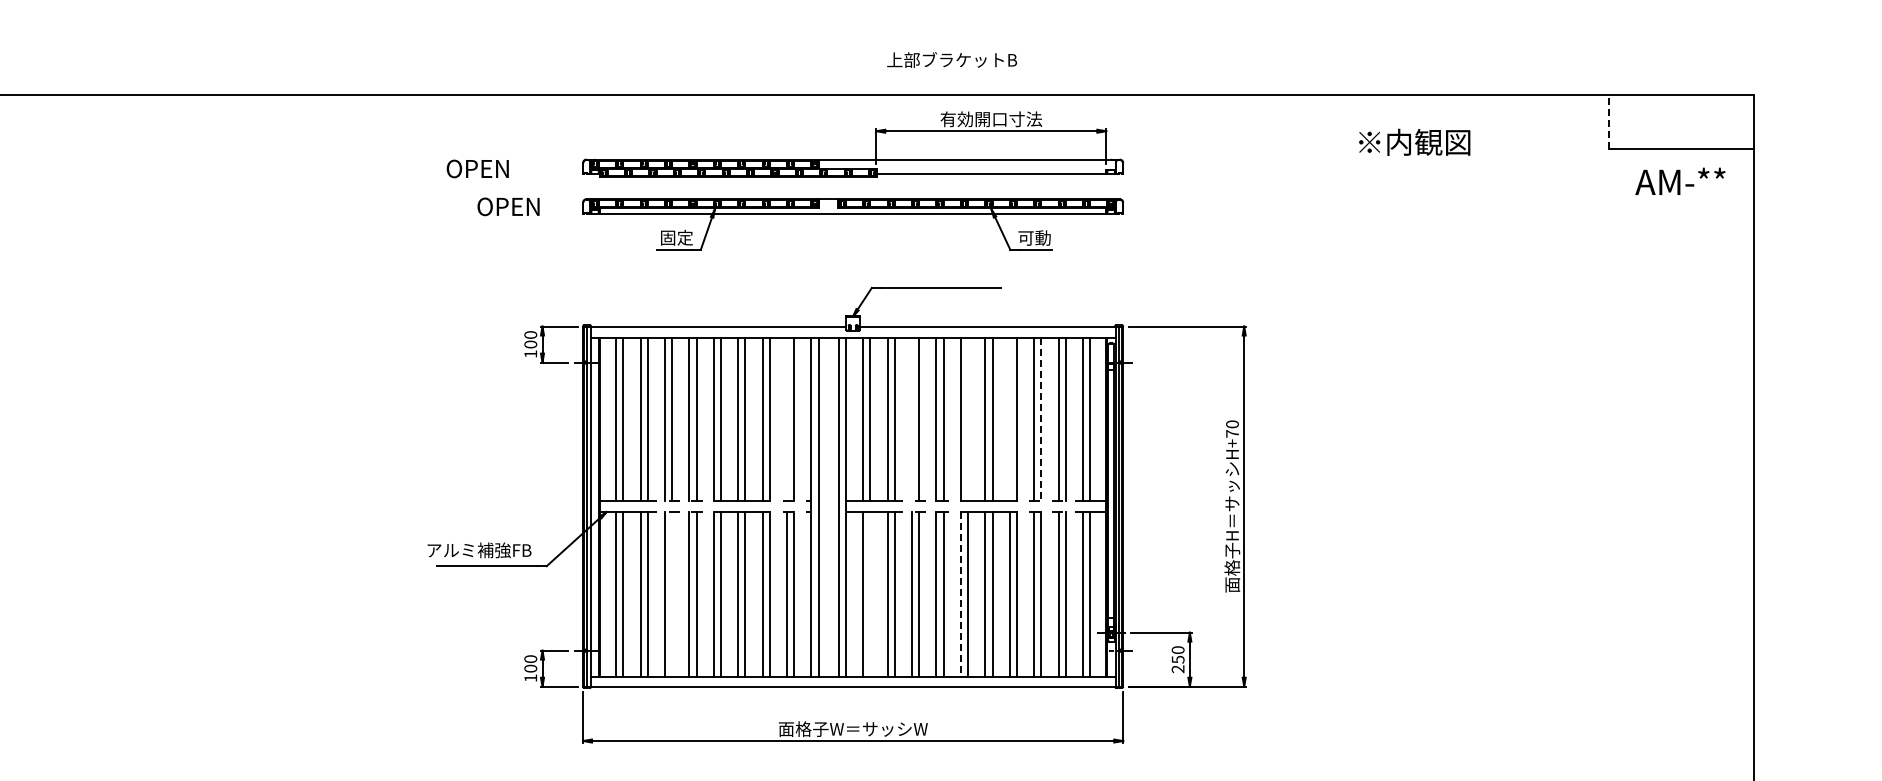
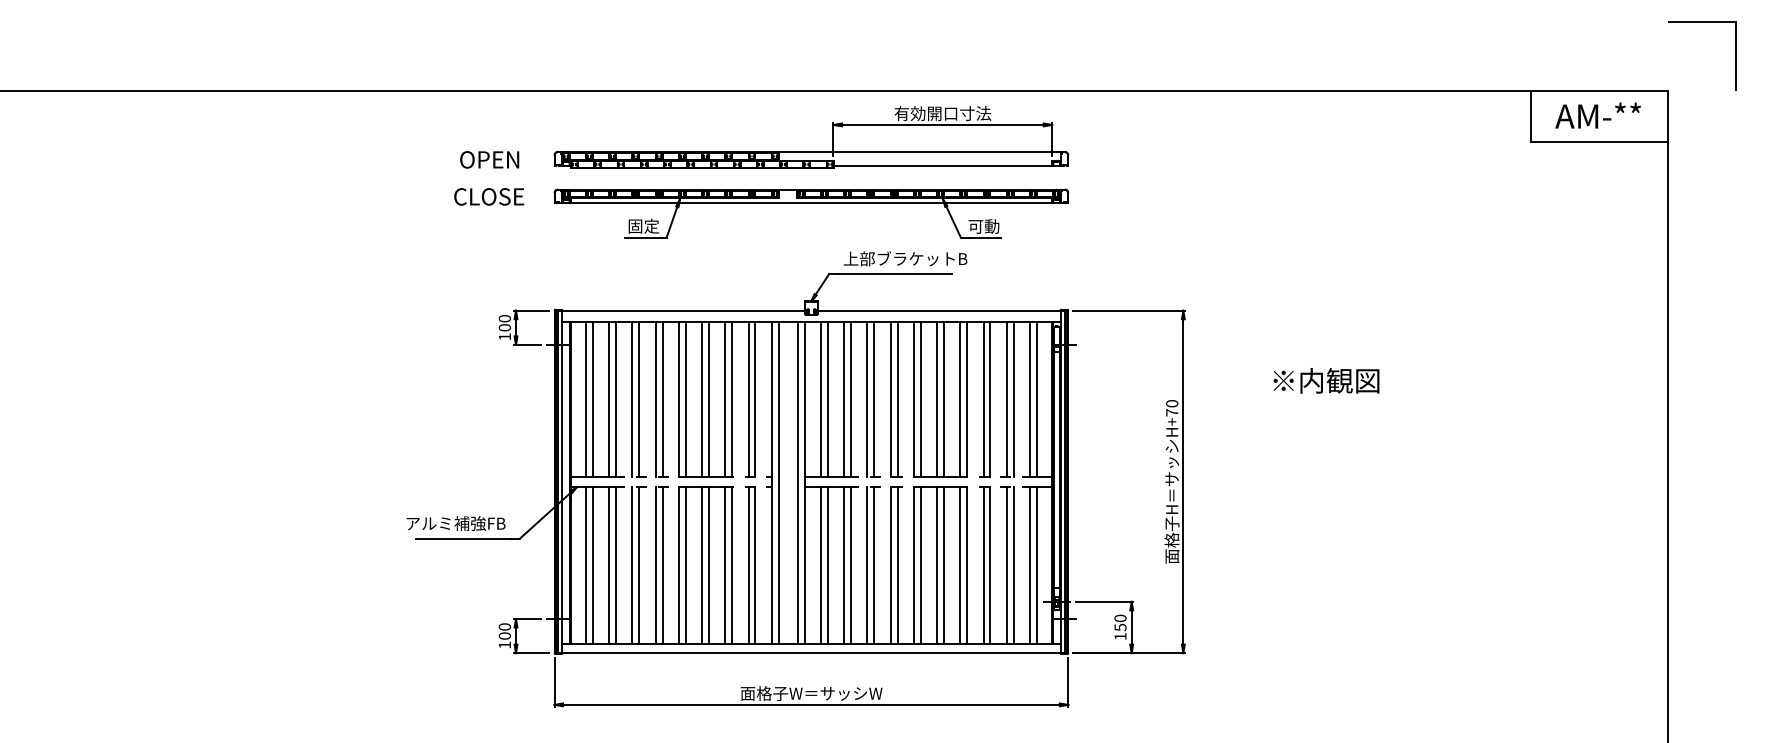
line: (1790, 23) -> (1702, 22), added
text: (951, 59) -> (904, 258), moved
line: (1609, 121) -> (1530, 115), dashed -> solid
text: (1414, 141) -> (1326, 380), moved
text: (477, 168) -> (489, 159), moved
text: (1680, 180) -> (1598, 114), moved
text: (515, 206) -> (490, 196), OPEN -> CLOSE
line: (787, 419) -> (749, 399), added
line: (912, 419) -> (867, 399), added
line: (968, 419) -> (921, 399), added
line: (1009, 419) -> (960, 399), added
line: (1041, 419) -> (990, 399), dashed -> solid
line: (672, 594) -> (639, 565), added
line: (870, 594) -> (827, 565), added
line: (960, 595) -> (913, 566), dashed -> solid
text: (1177, 669) -> (1119, 636), 250 -> 150

